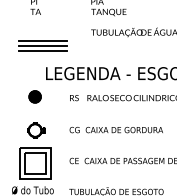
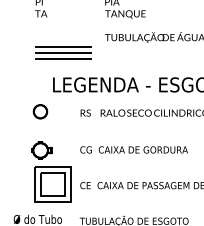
part: (42, 45) -> (63, 52), moved
hatch: (35, 96) -> (40, 111), removed
part: (35, 163) -> (52, 184), moved

